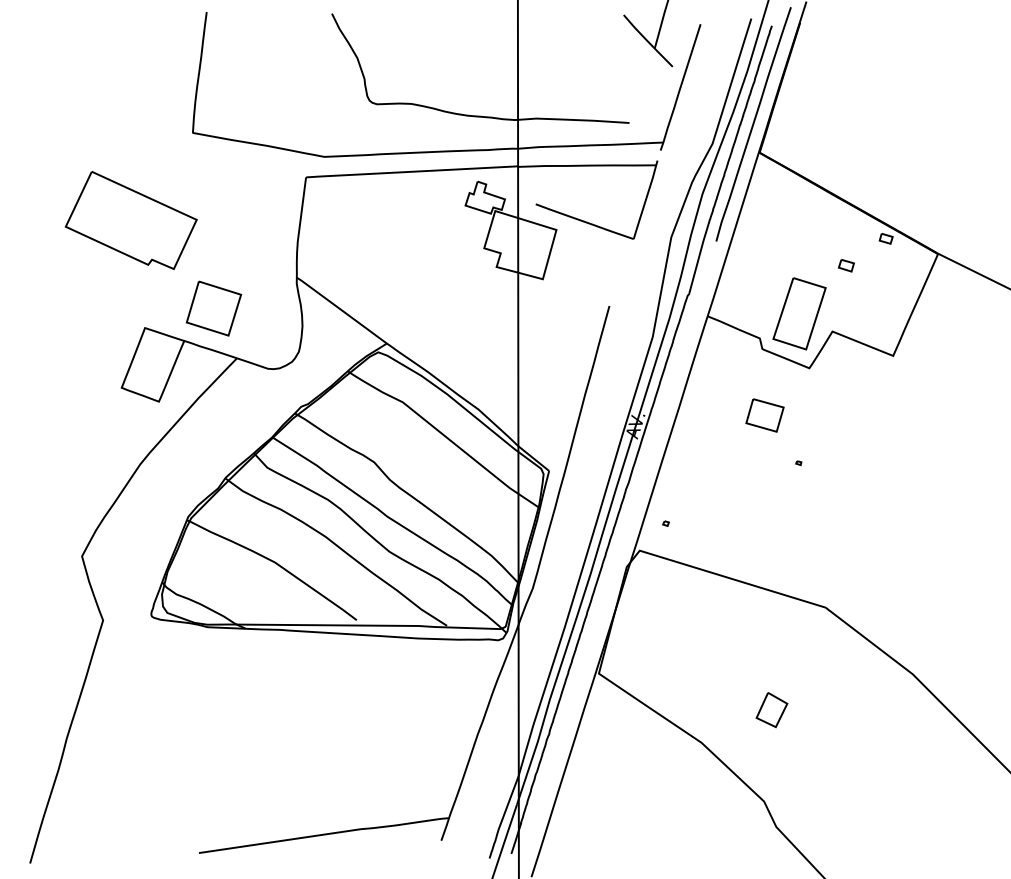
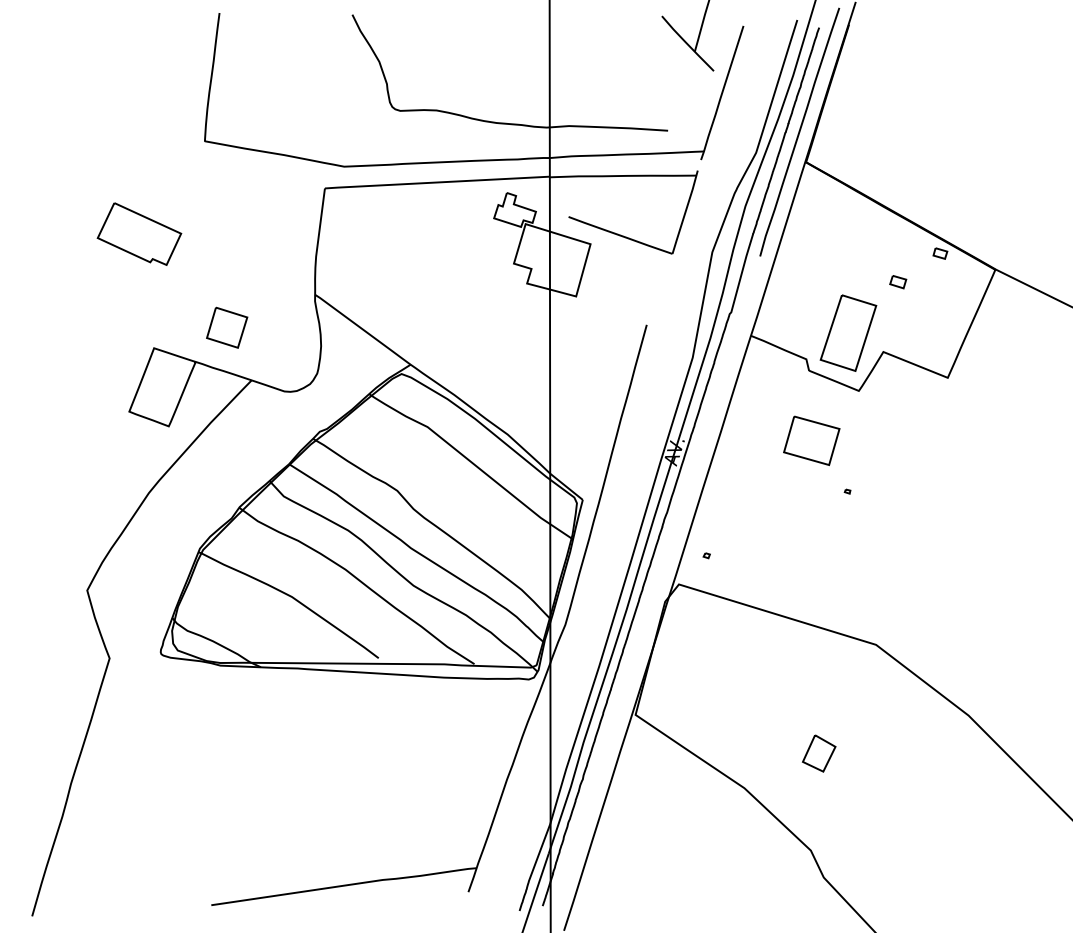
part: (131, 219) -> (139, 233), size x0.6
part: (213, 308) -> (226, 327), size x0.7
part: (764, 415) -> (811, 441), size x1.4

